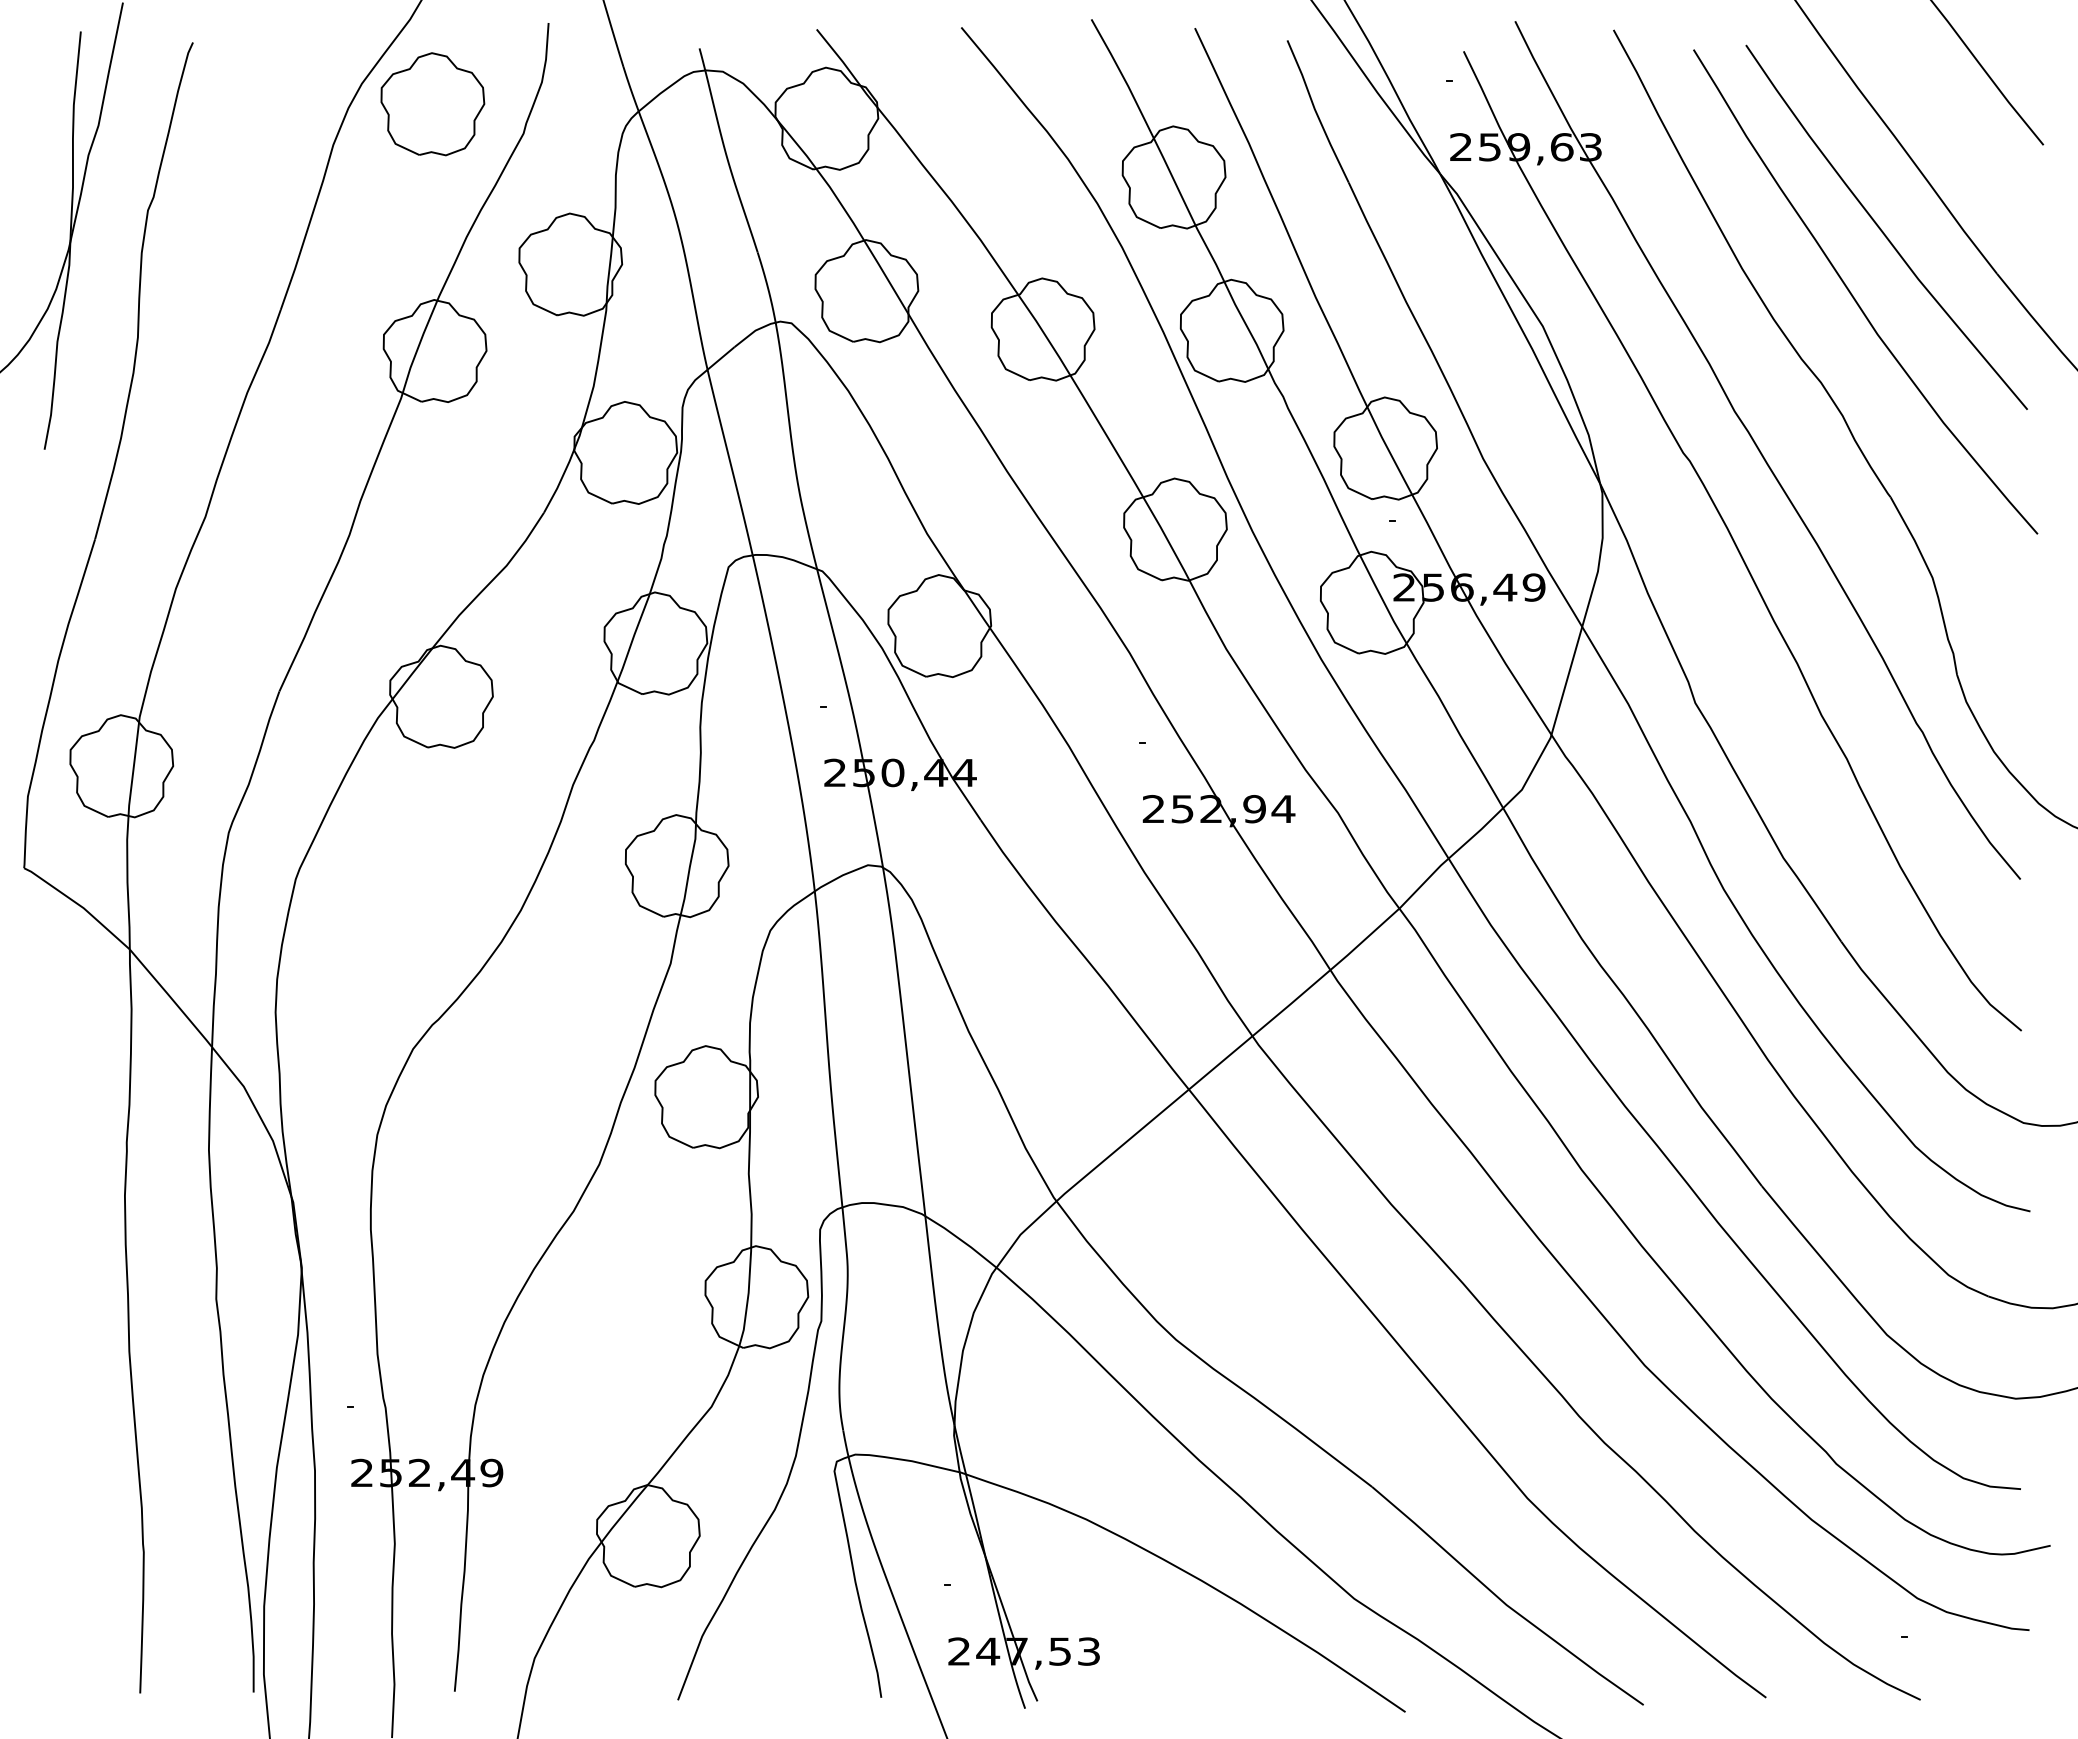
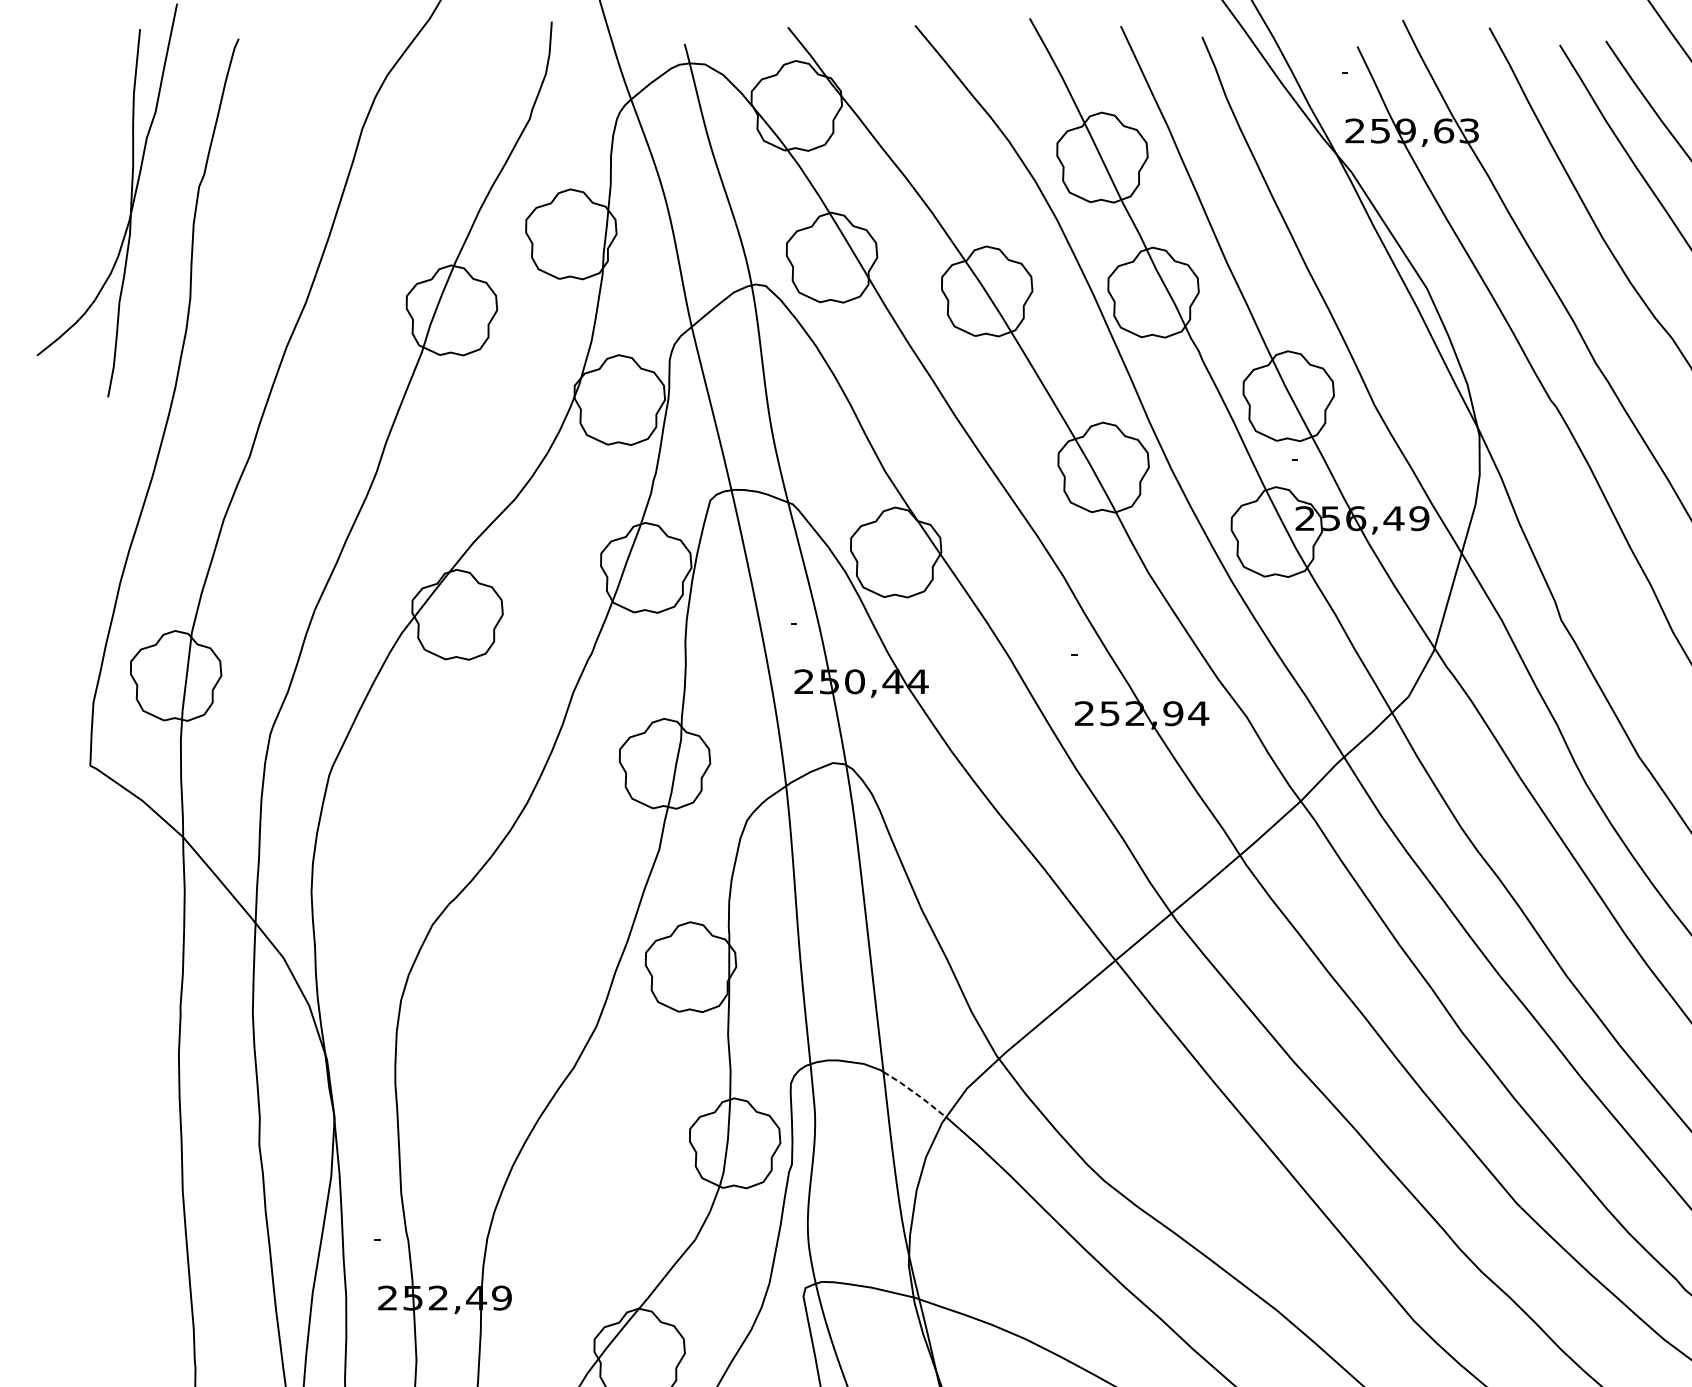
part: (432, 104) -> (449, 93), removed
line: (961, 1240) -> (915, 1093), solid -> dashed

